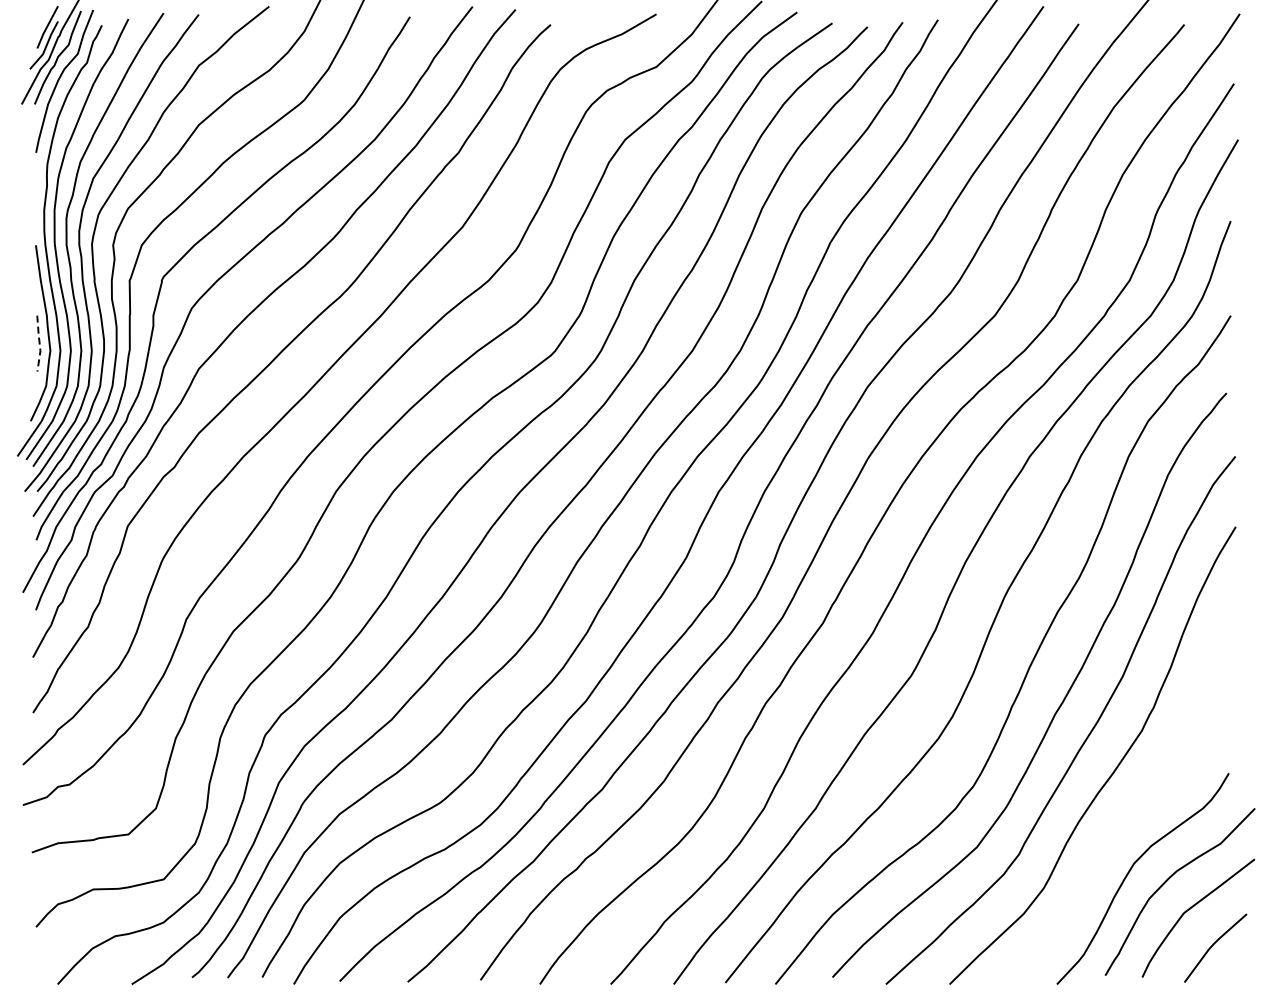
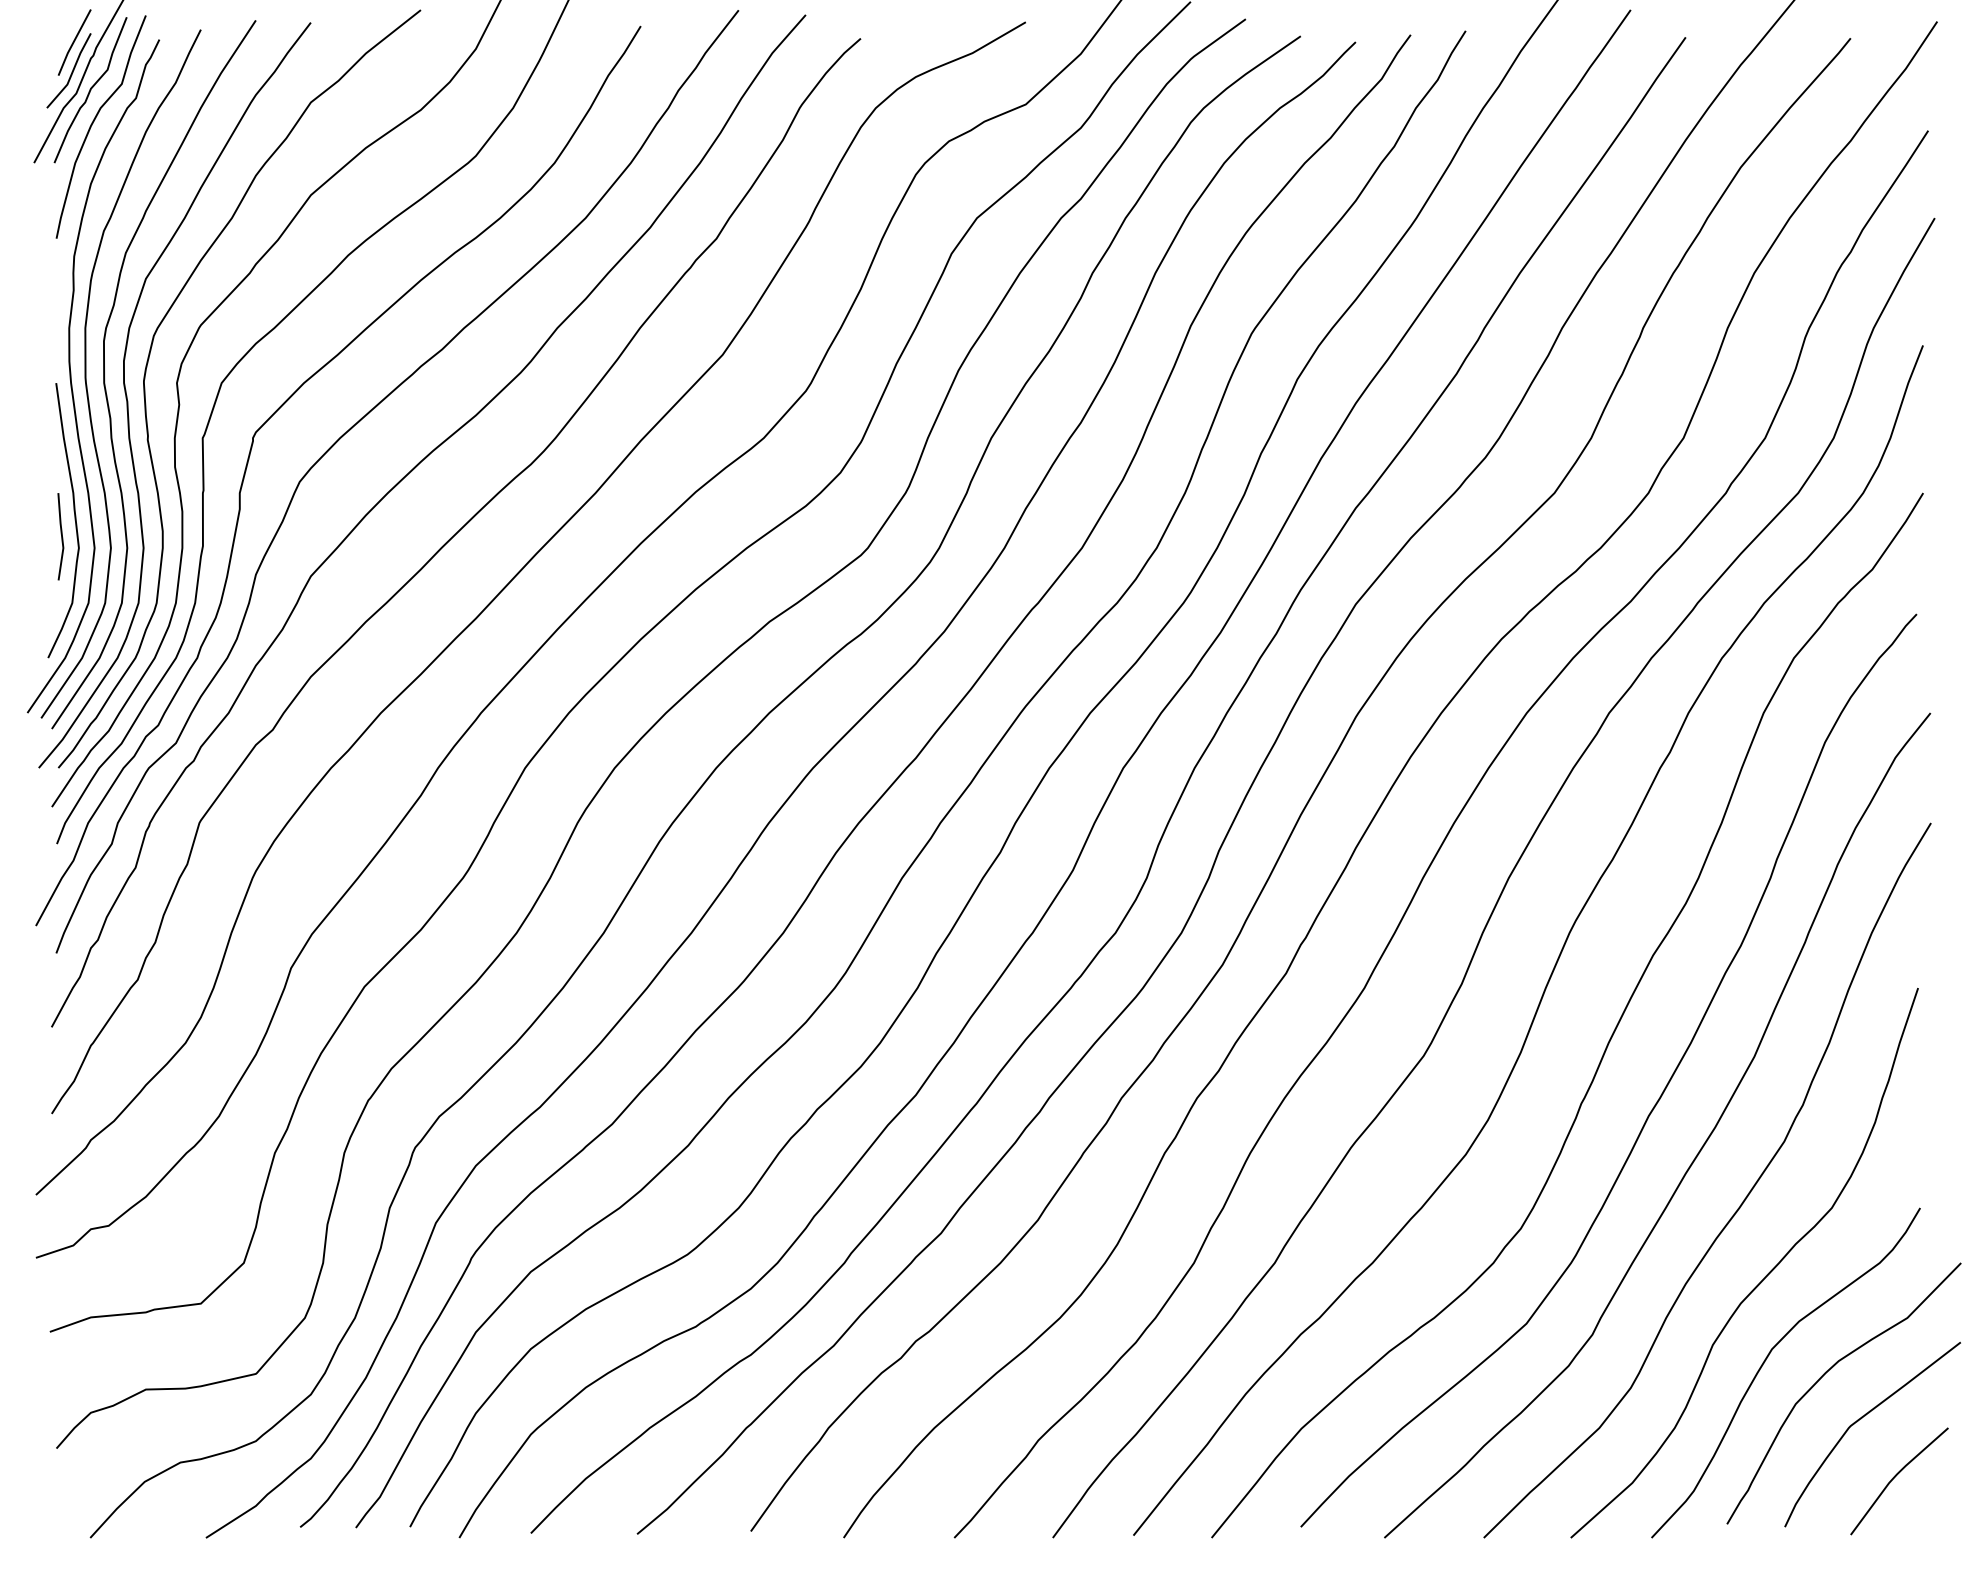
line: (39, 343) -> (61, 536), dashed -> solid
curve: (1127, 818) -> (1761, 1278), added

